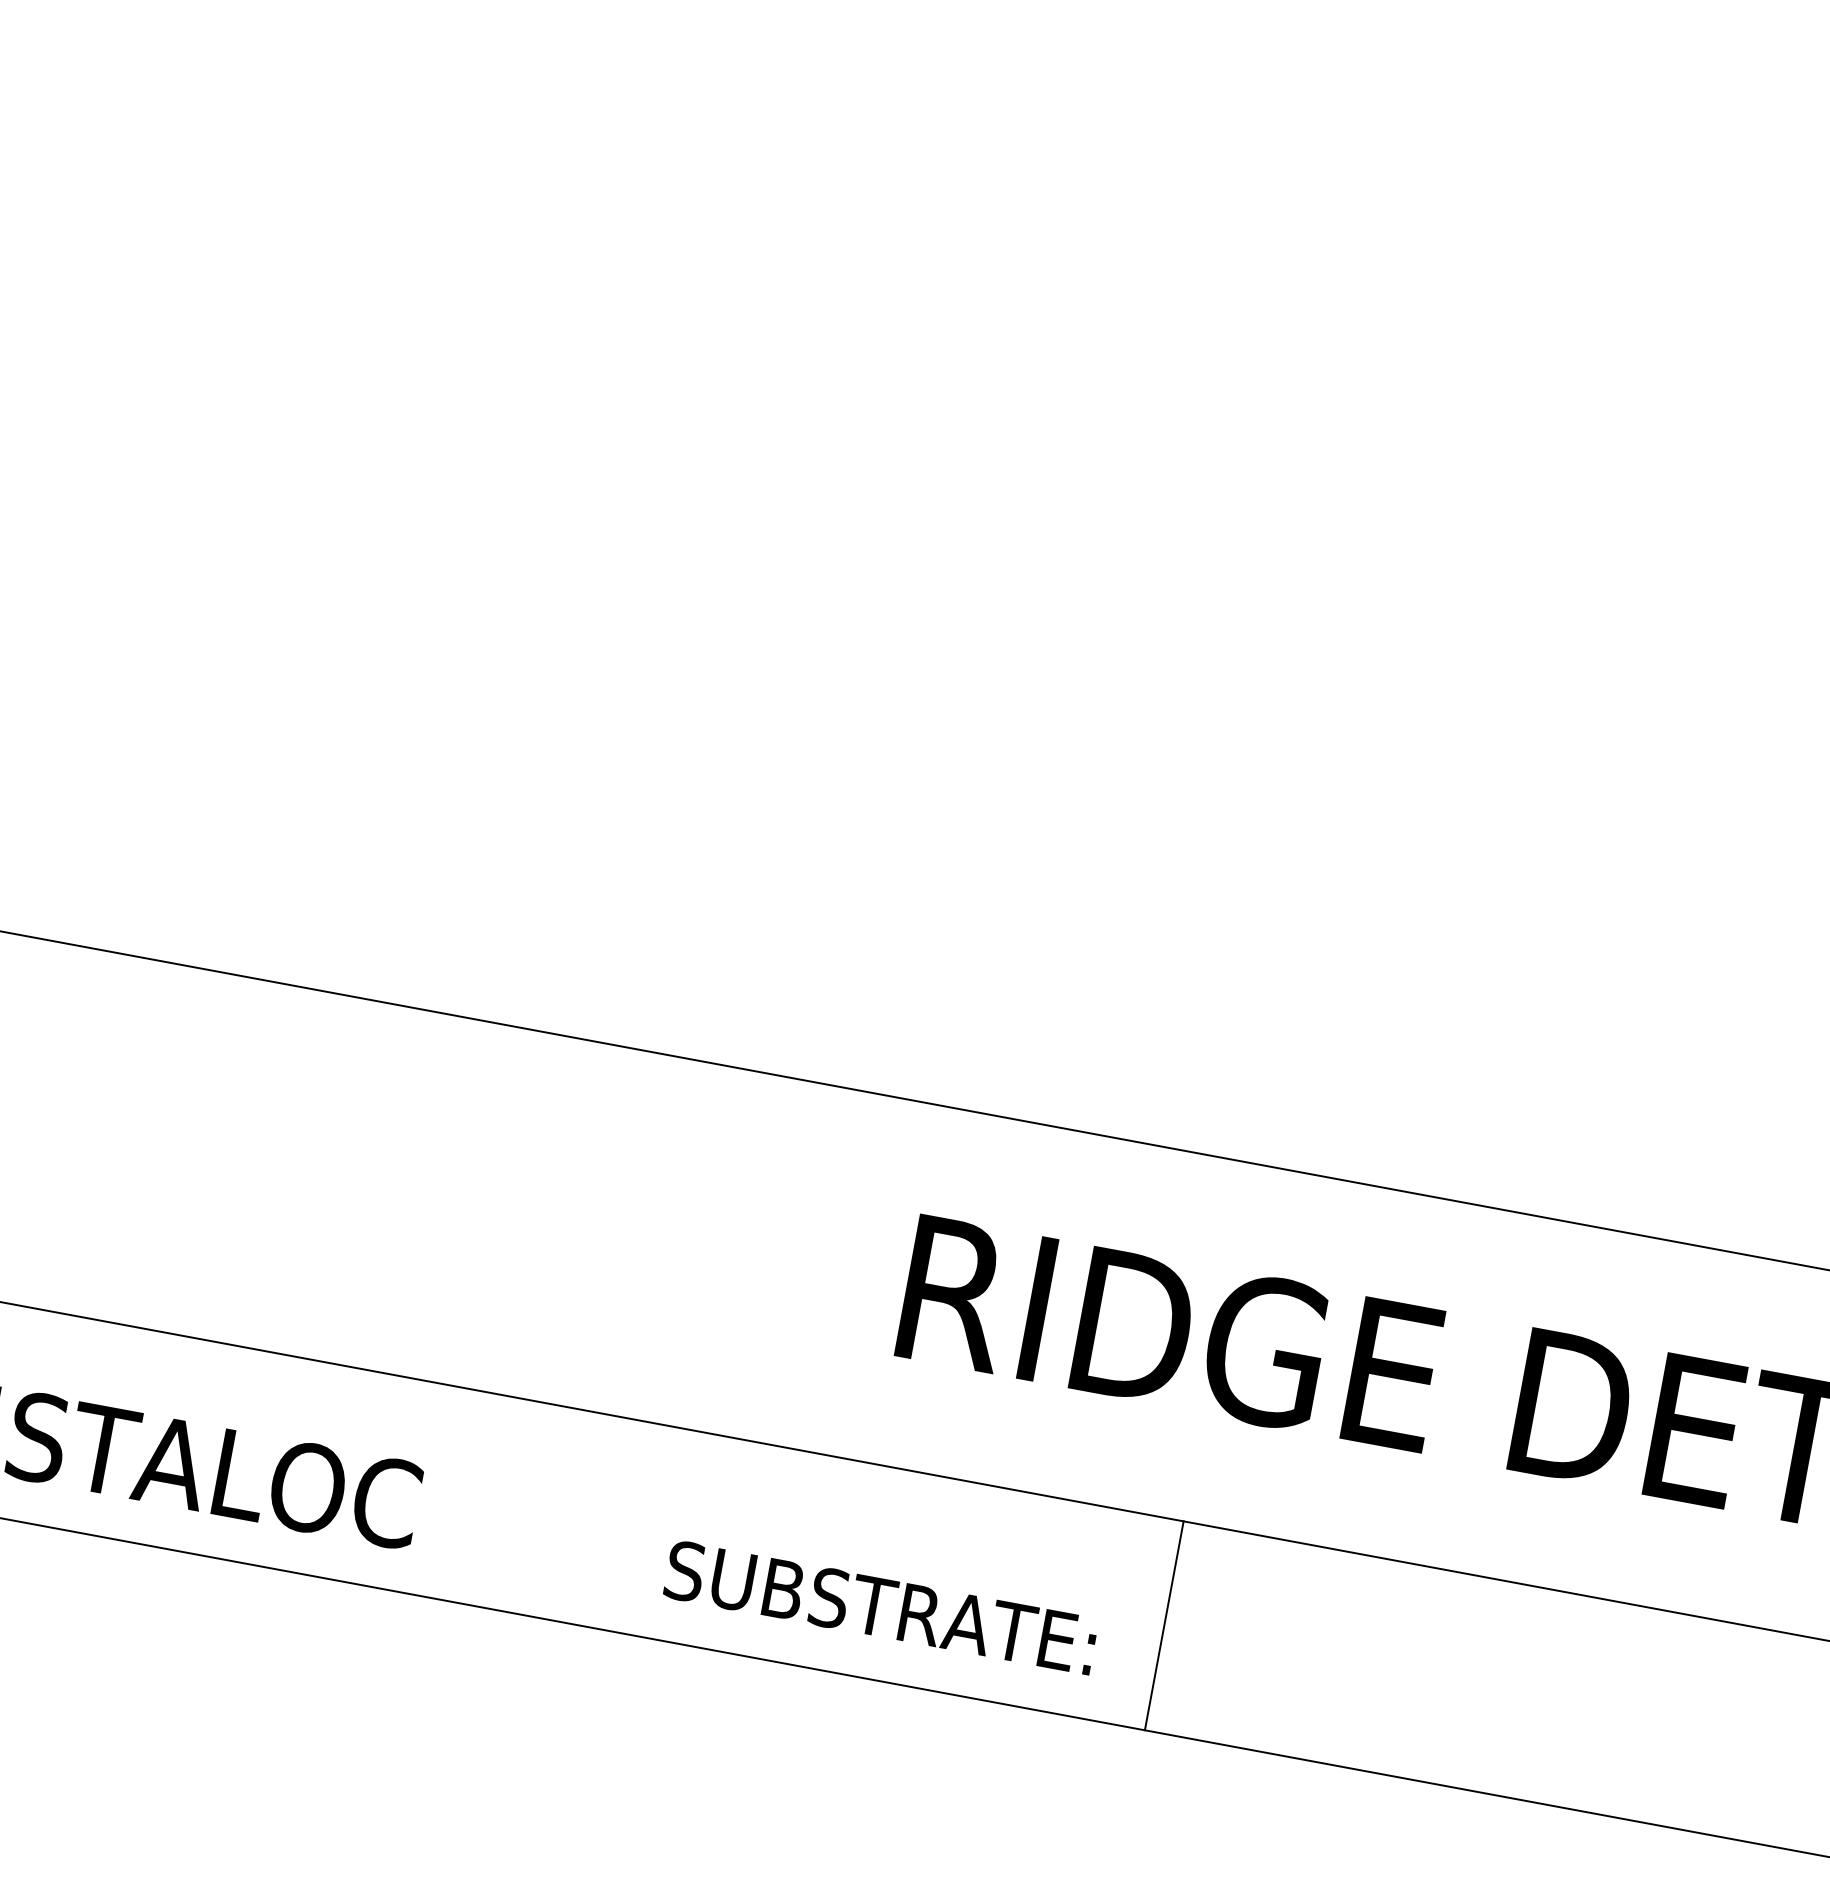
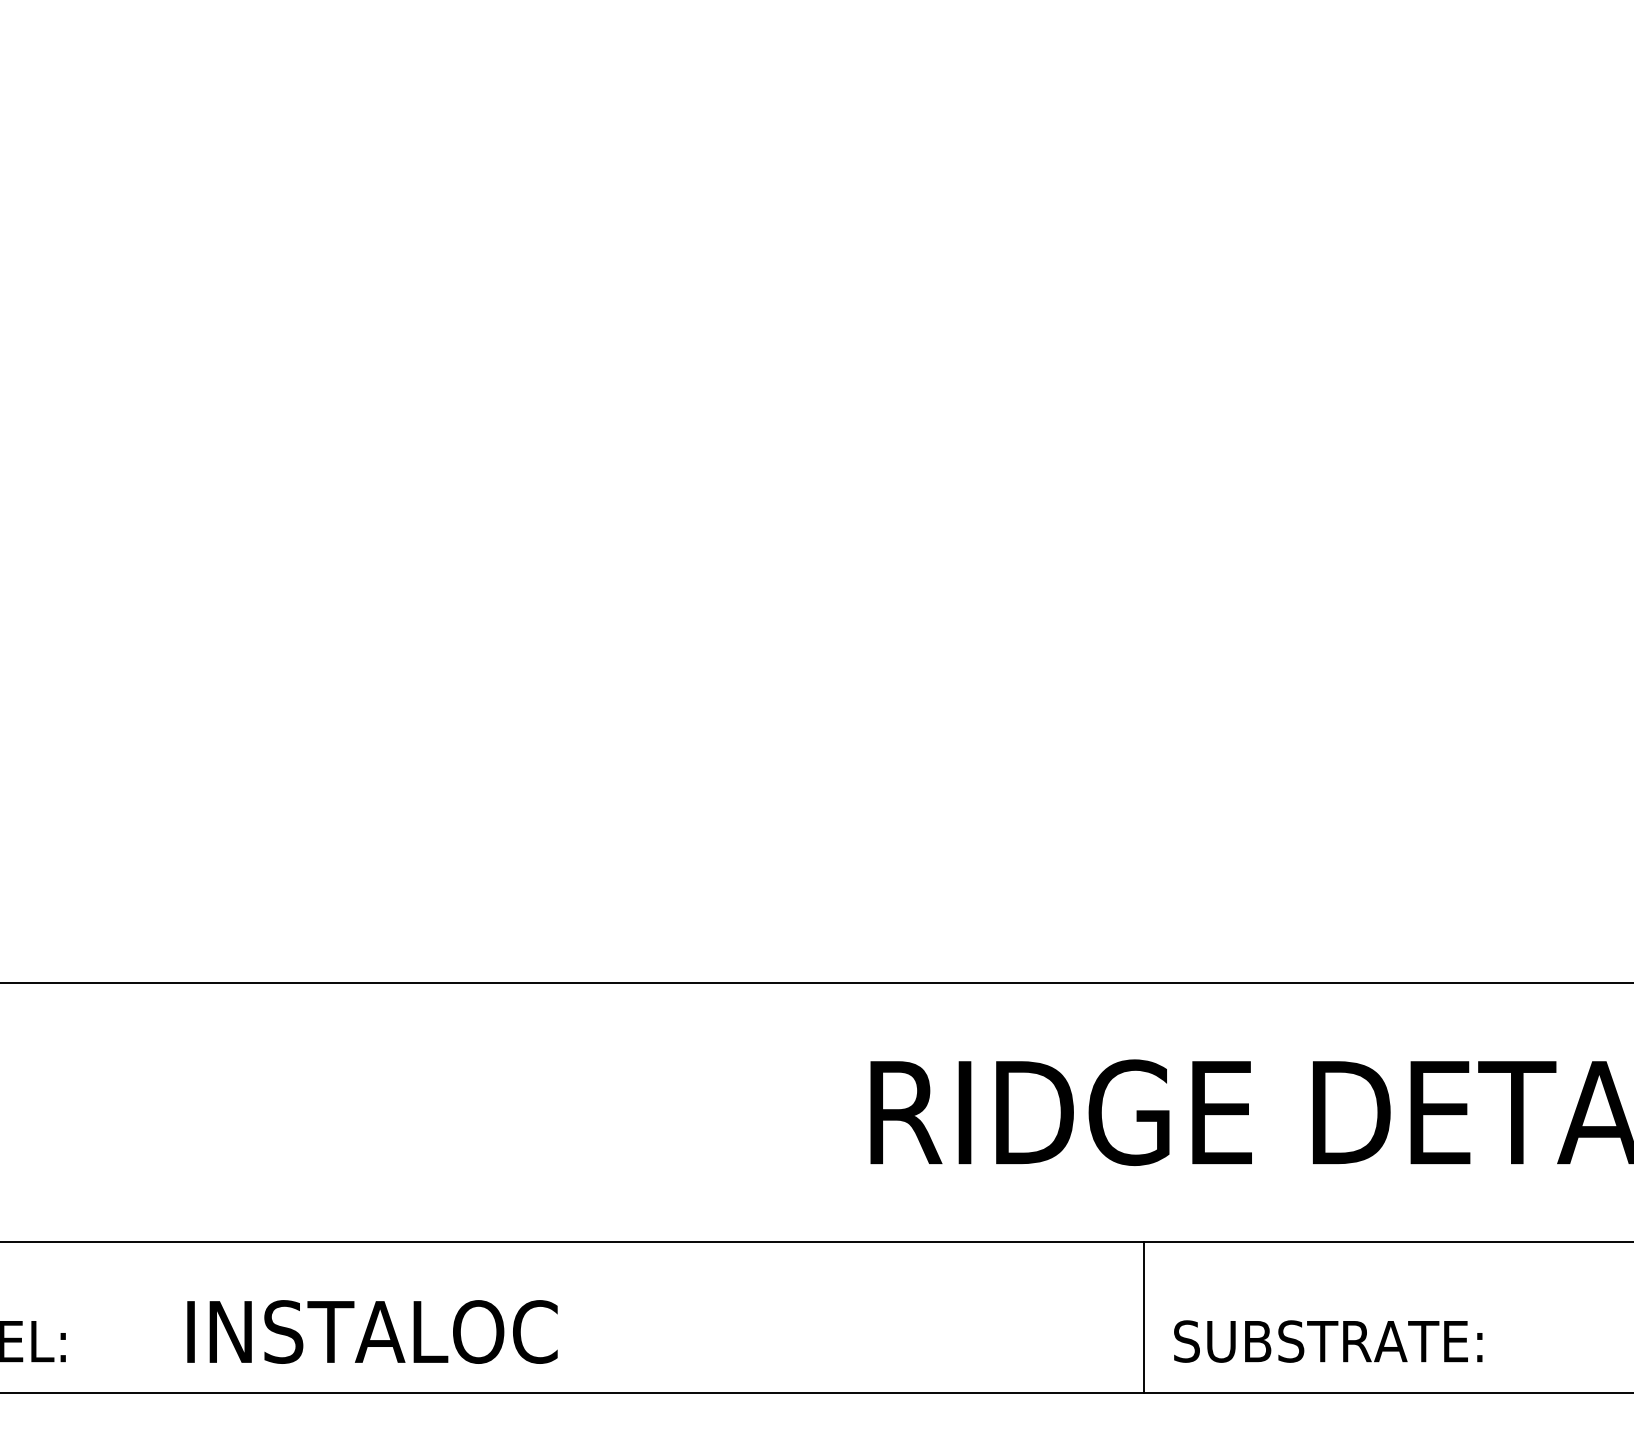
text: (881, 1607) -> (1328, 1341), moved
line: (1164, 1625) -> (1144, 1317), moved

